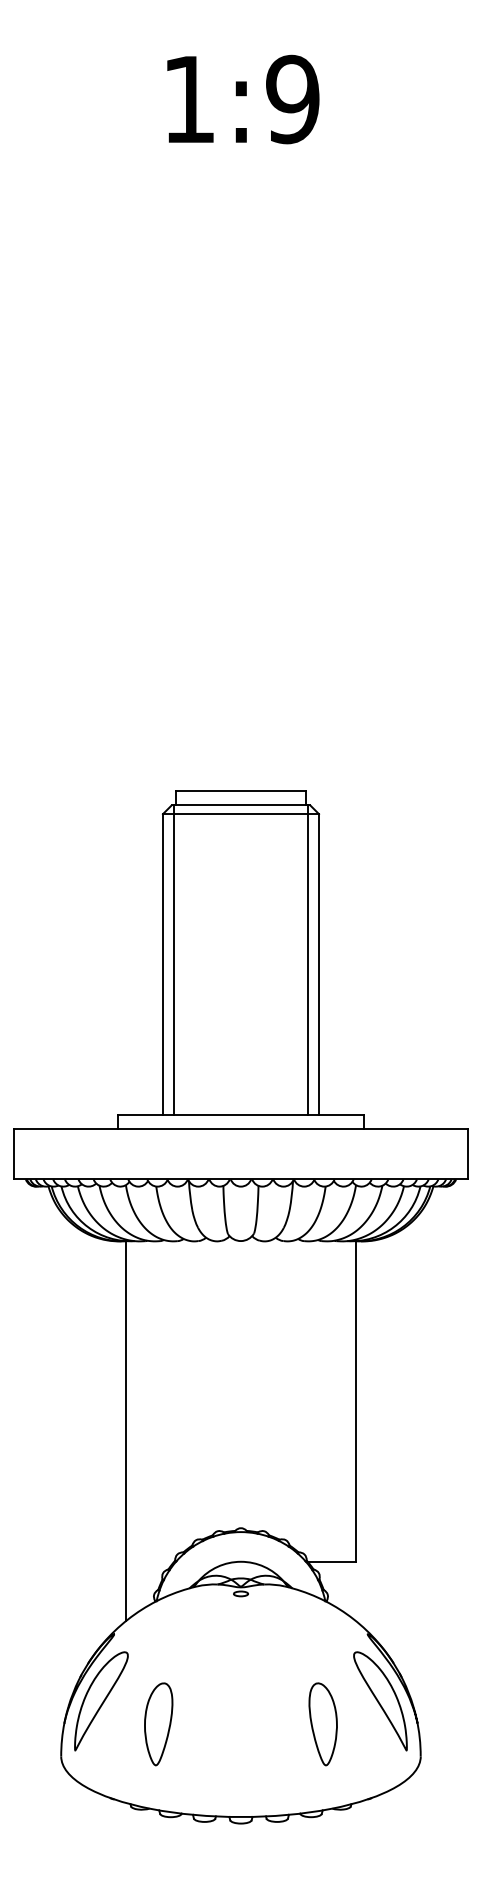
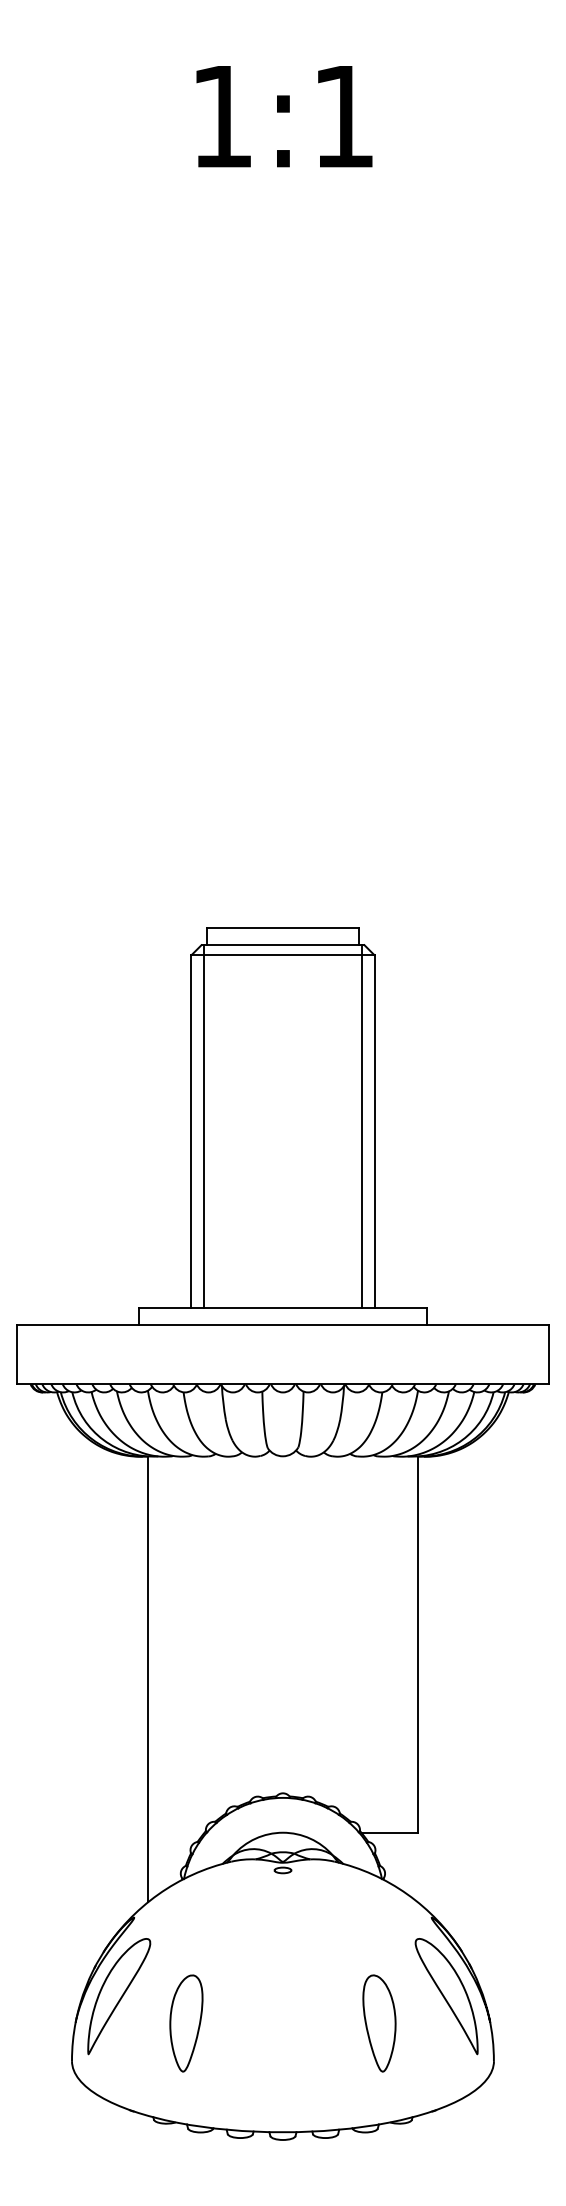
text: (292, 99) -> (343, 116), 1:9 -> 1:1

